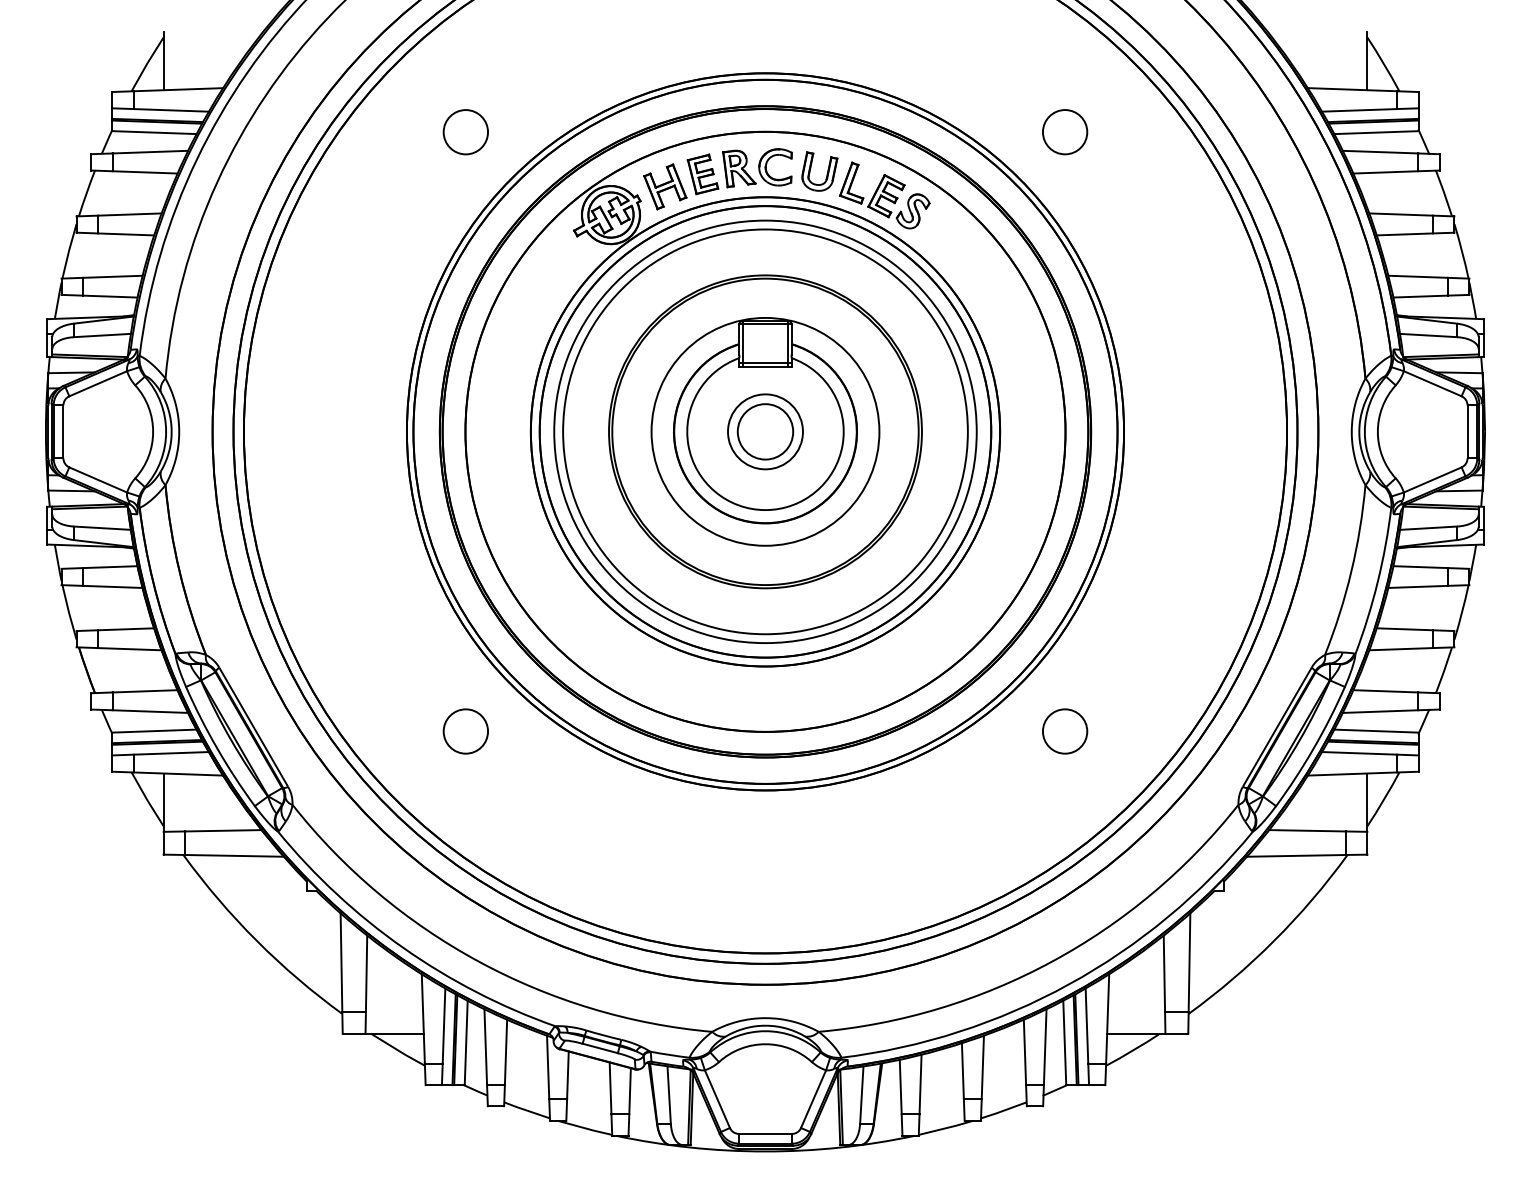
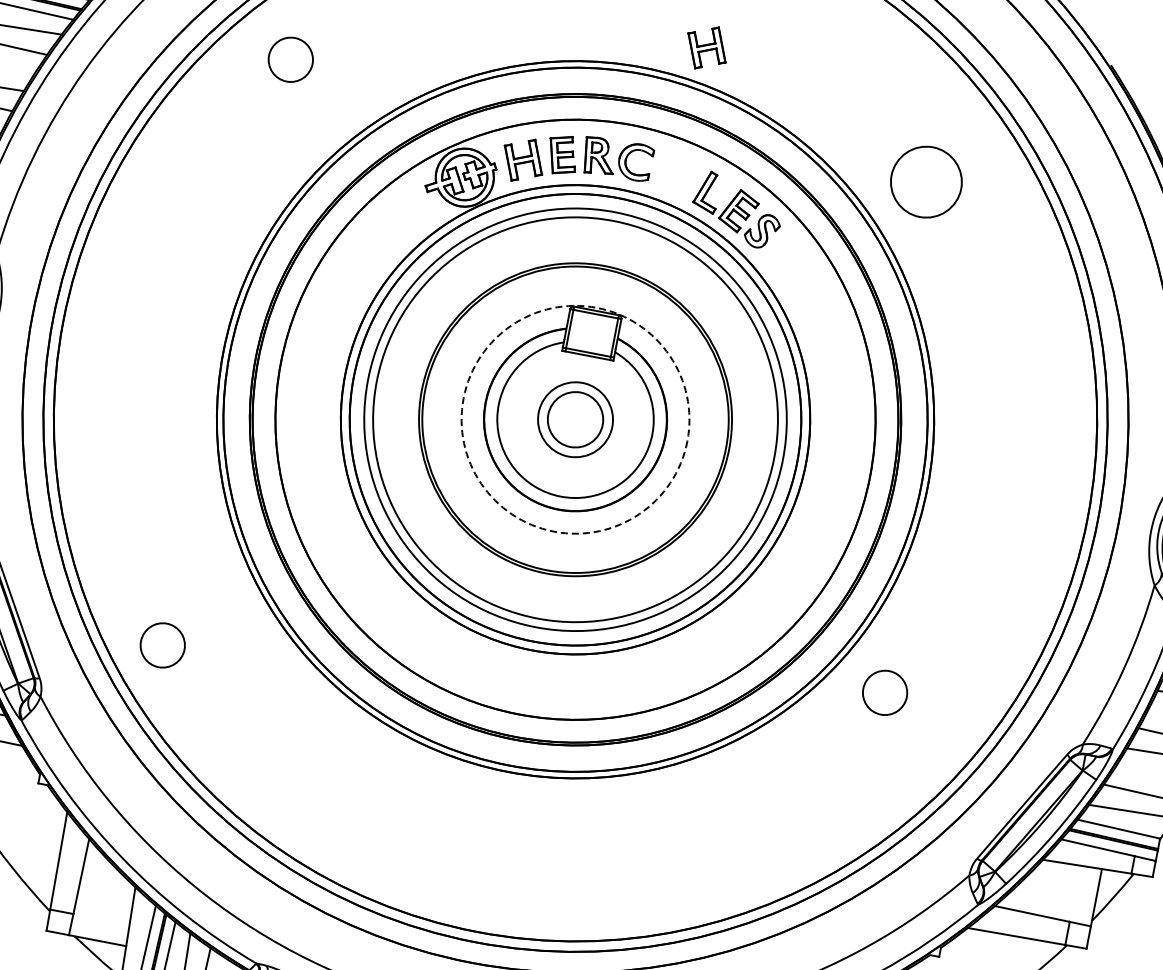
part: (824, 41) -> (707, 47), added
circle: (465, 132) -> (290, 60), moved
circle: (1064, 132) -> (925, 182), size x1.6
part: (826, 174) -> (684, 178), removed
circle: (765, 431) -> (575, 419), solid -> dashed
circle: (465, 731) -> (162, 645), moved
circle: (1065, 731) -> (885, 692), moved

